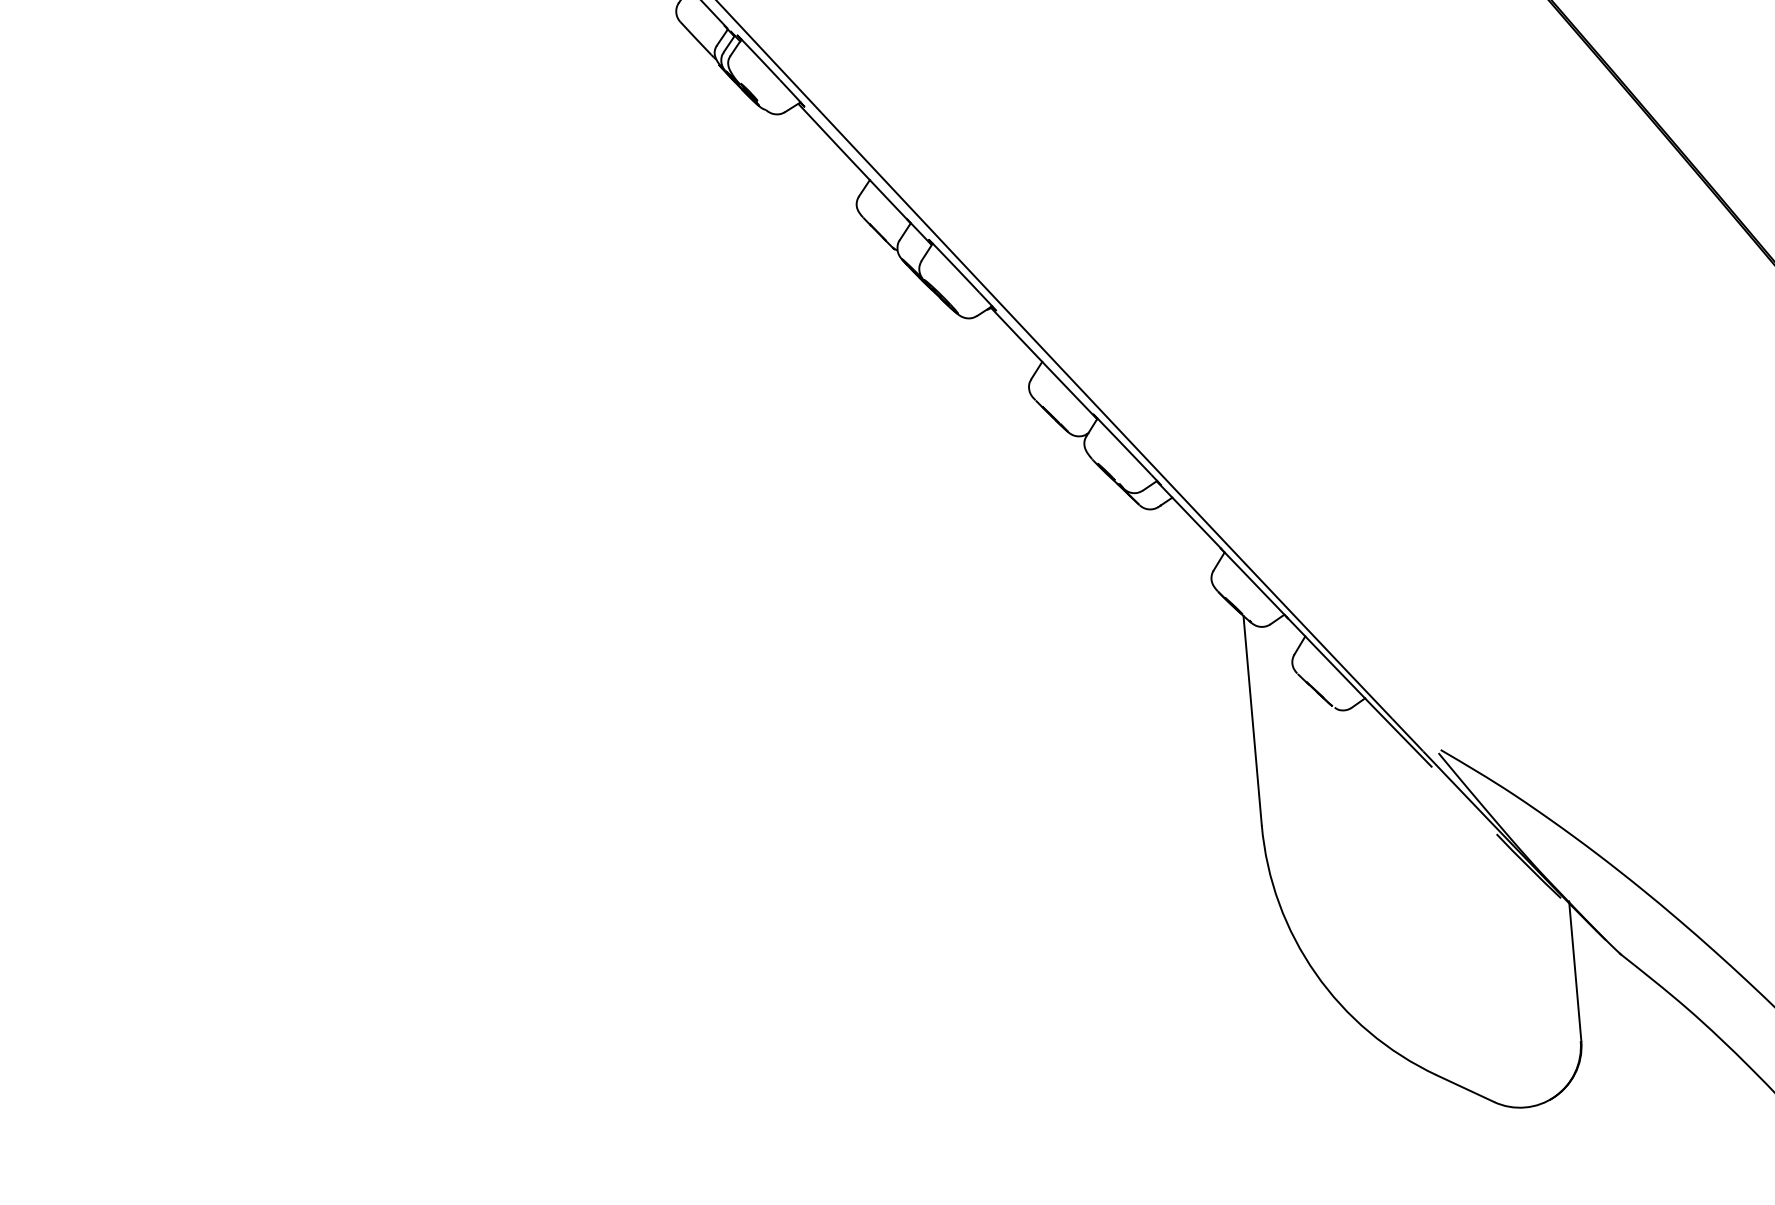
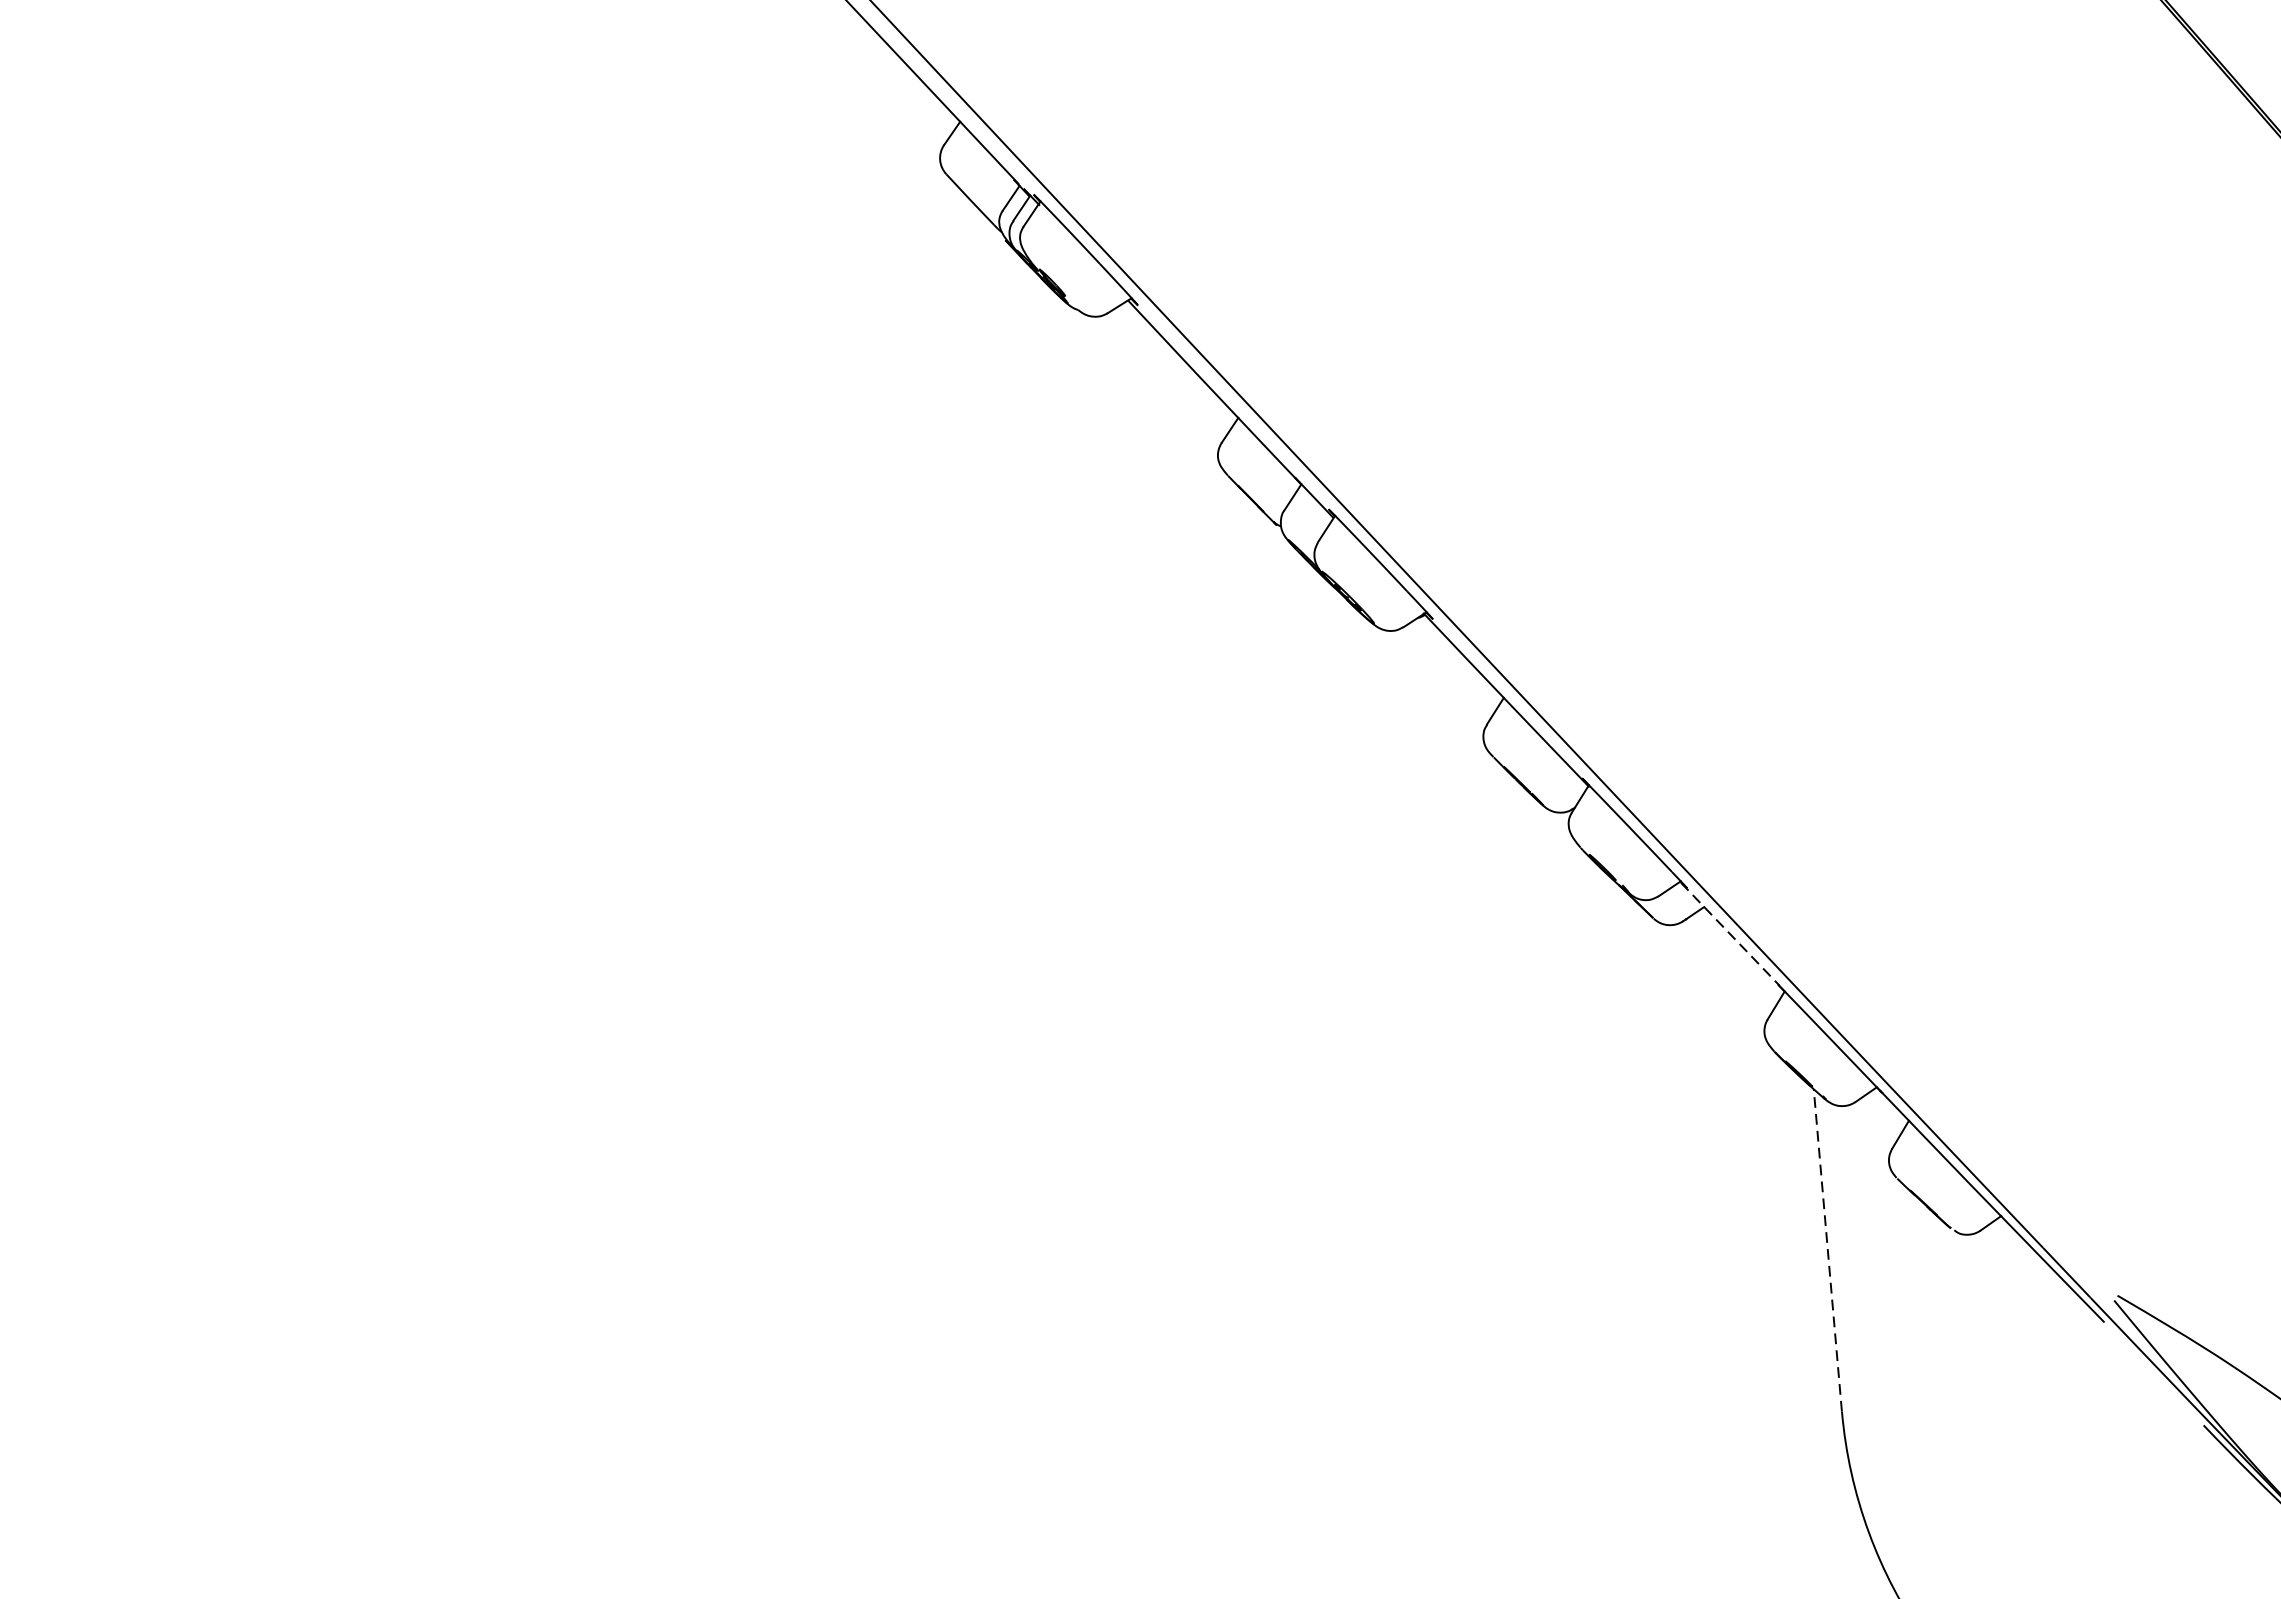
line: (1189, 515) -> (1730, 934), solid -> dashed
line: (1252, 720) -> (1827, 1250), solid -> dashed

